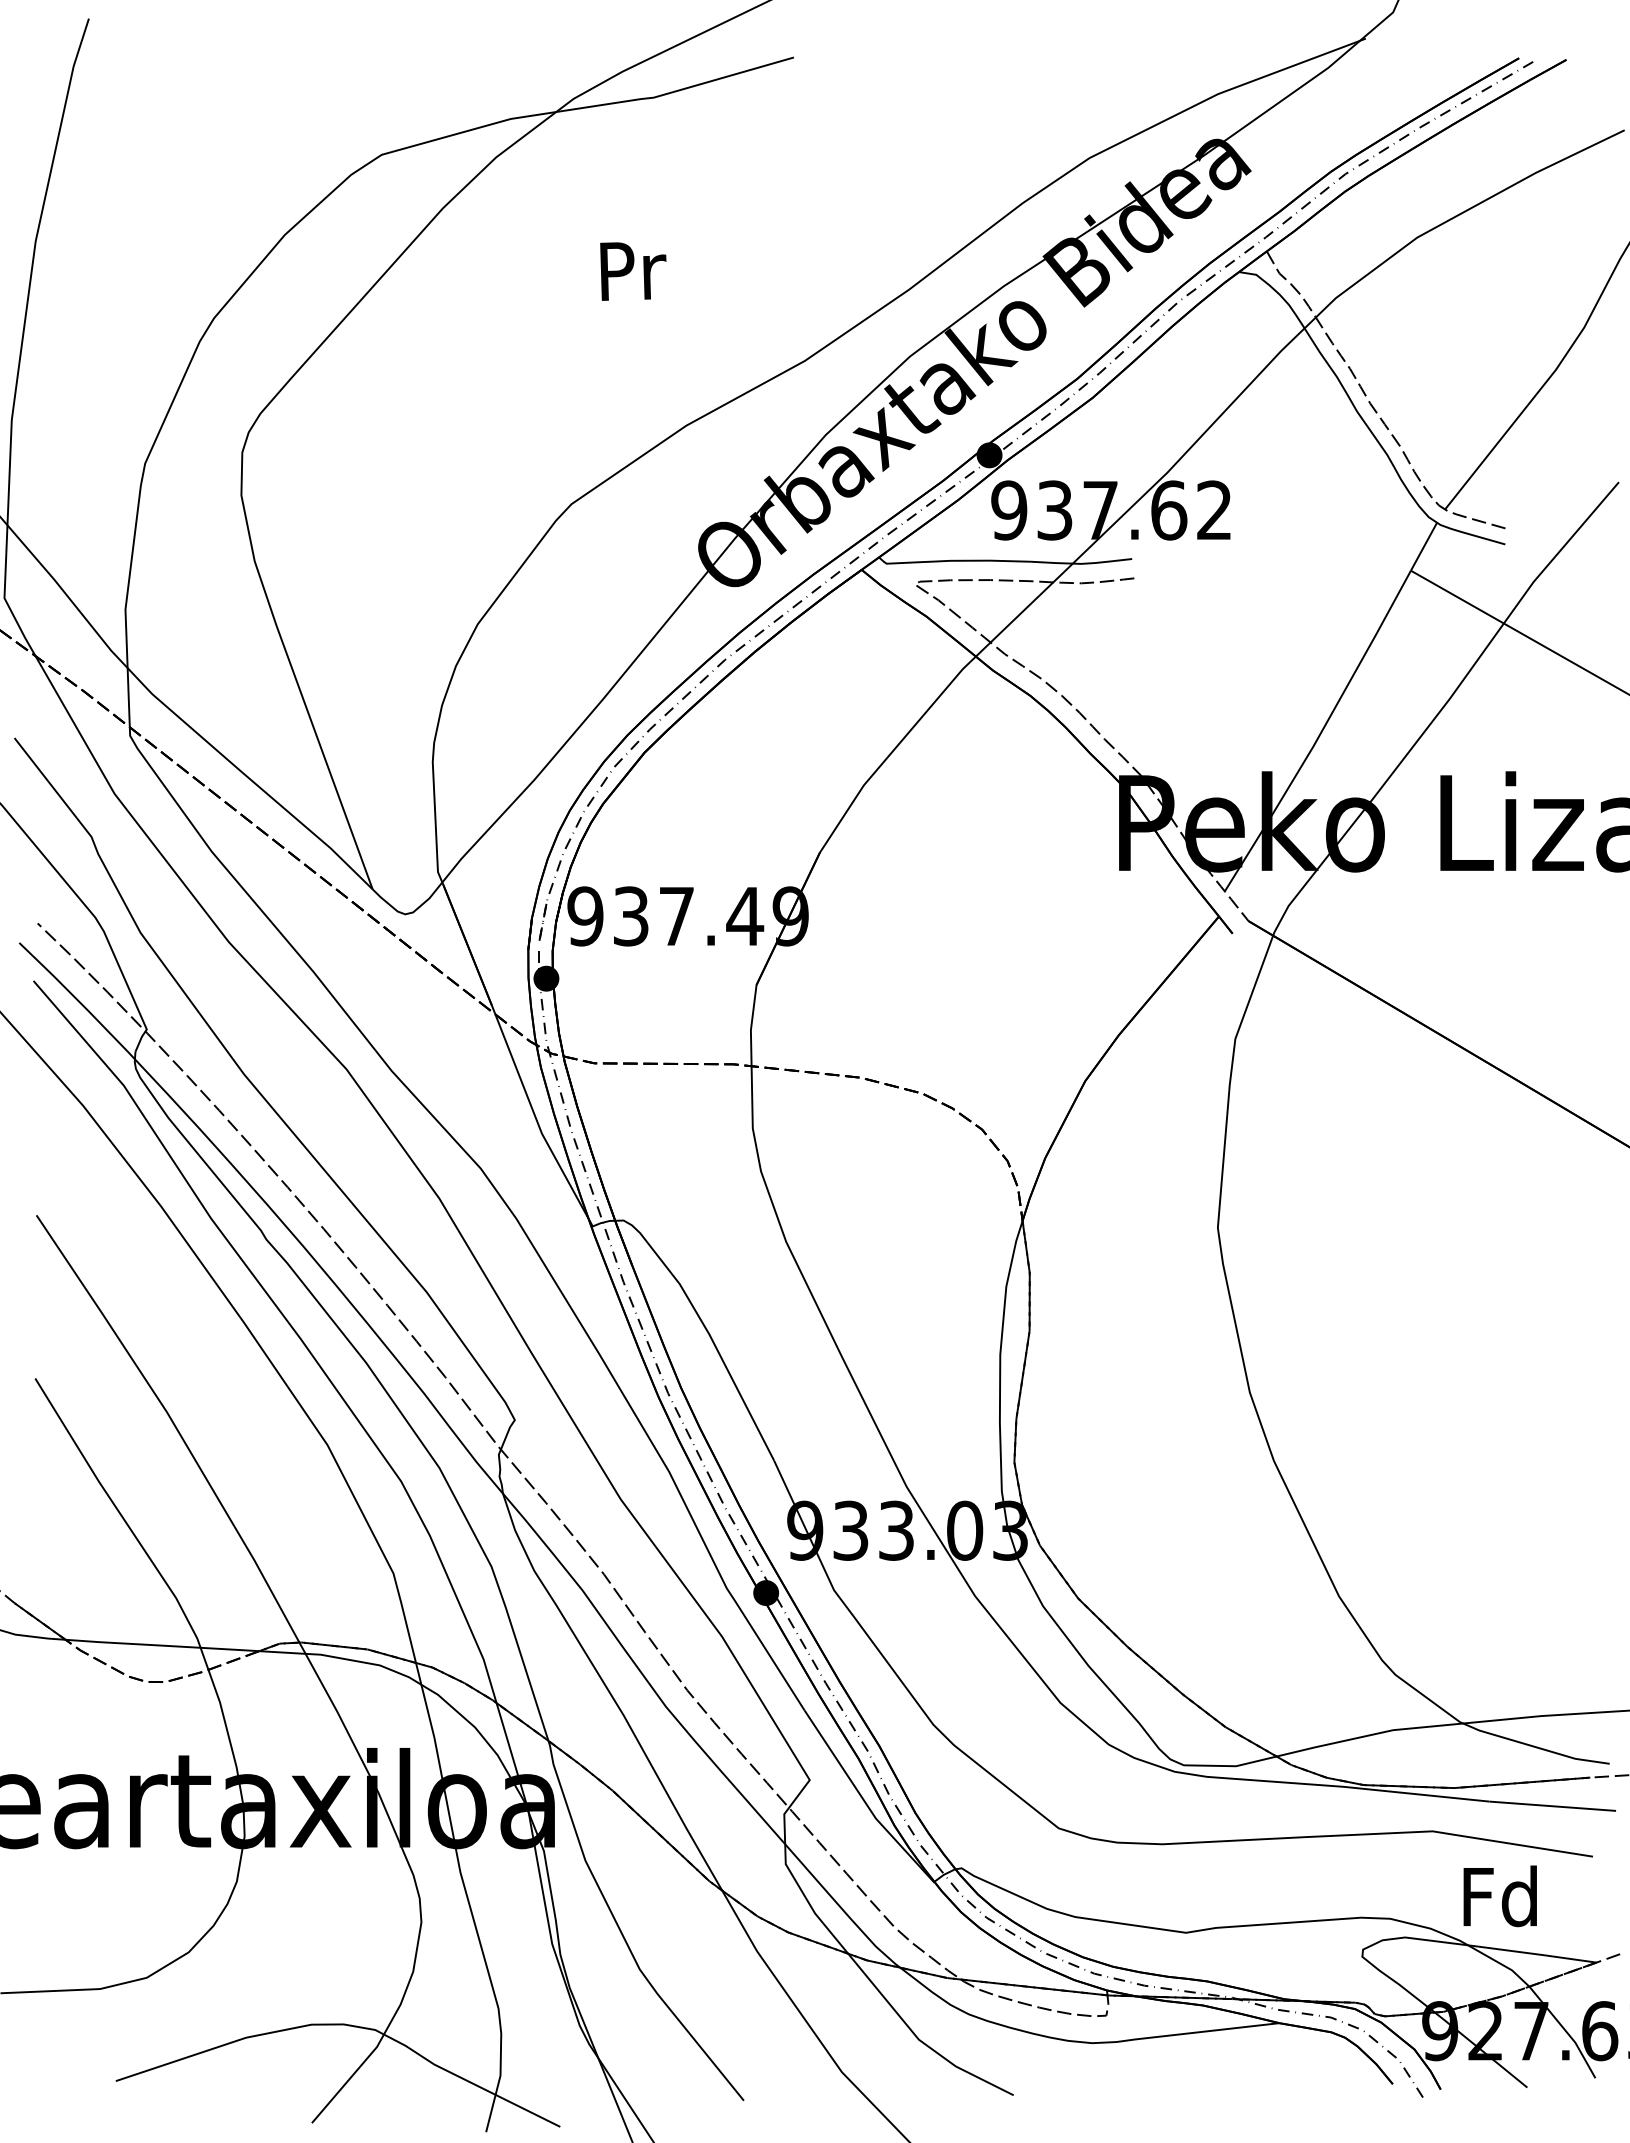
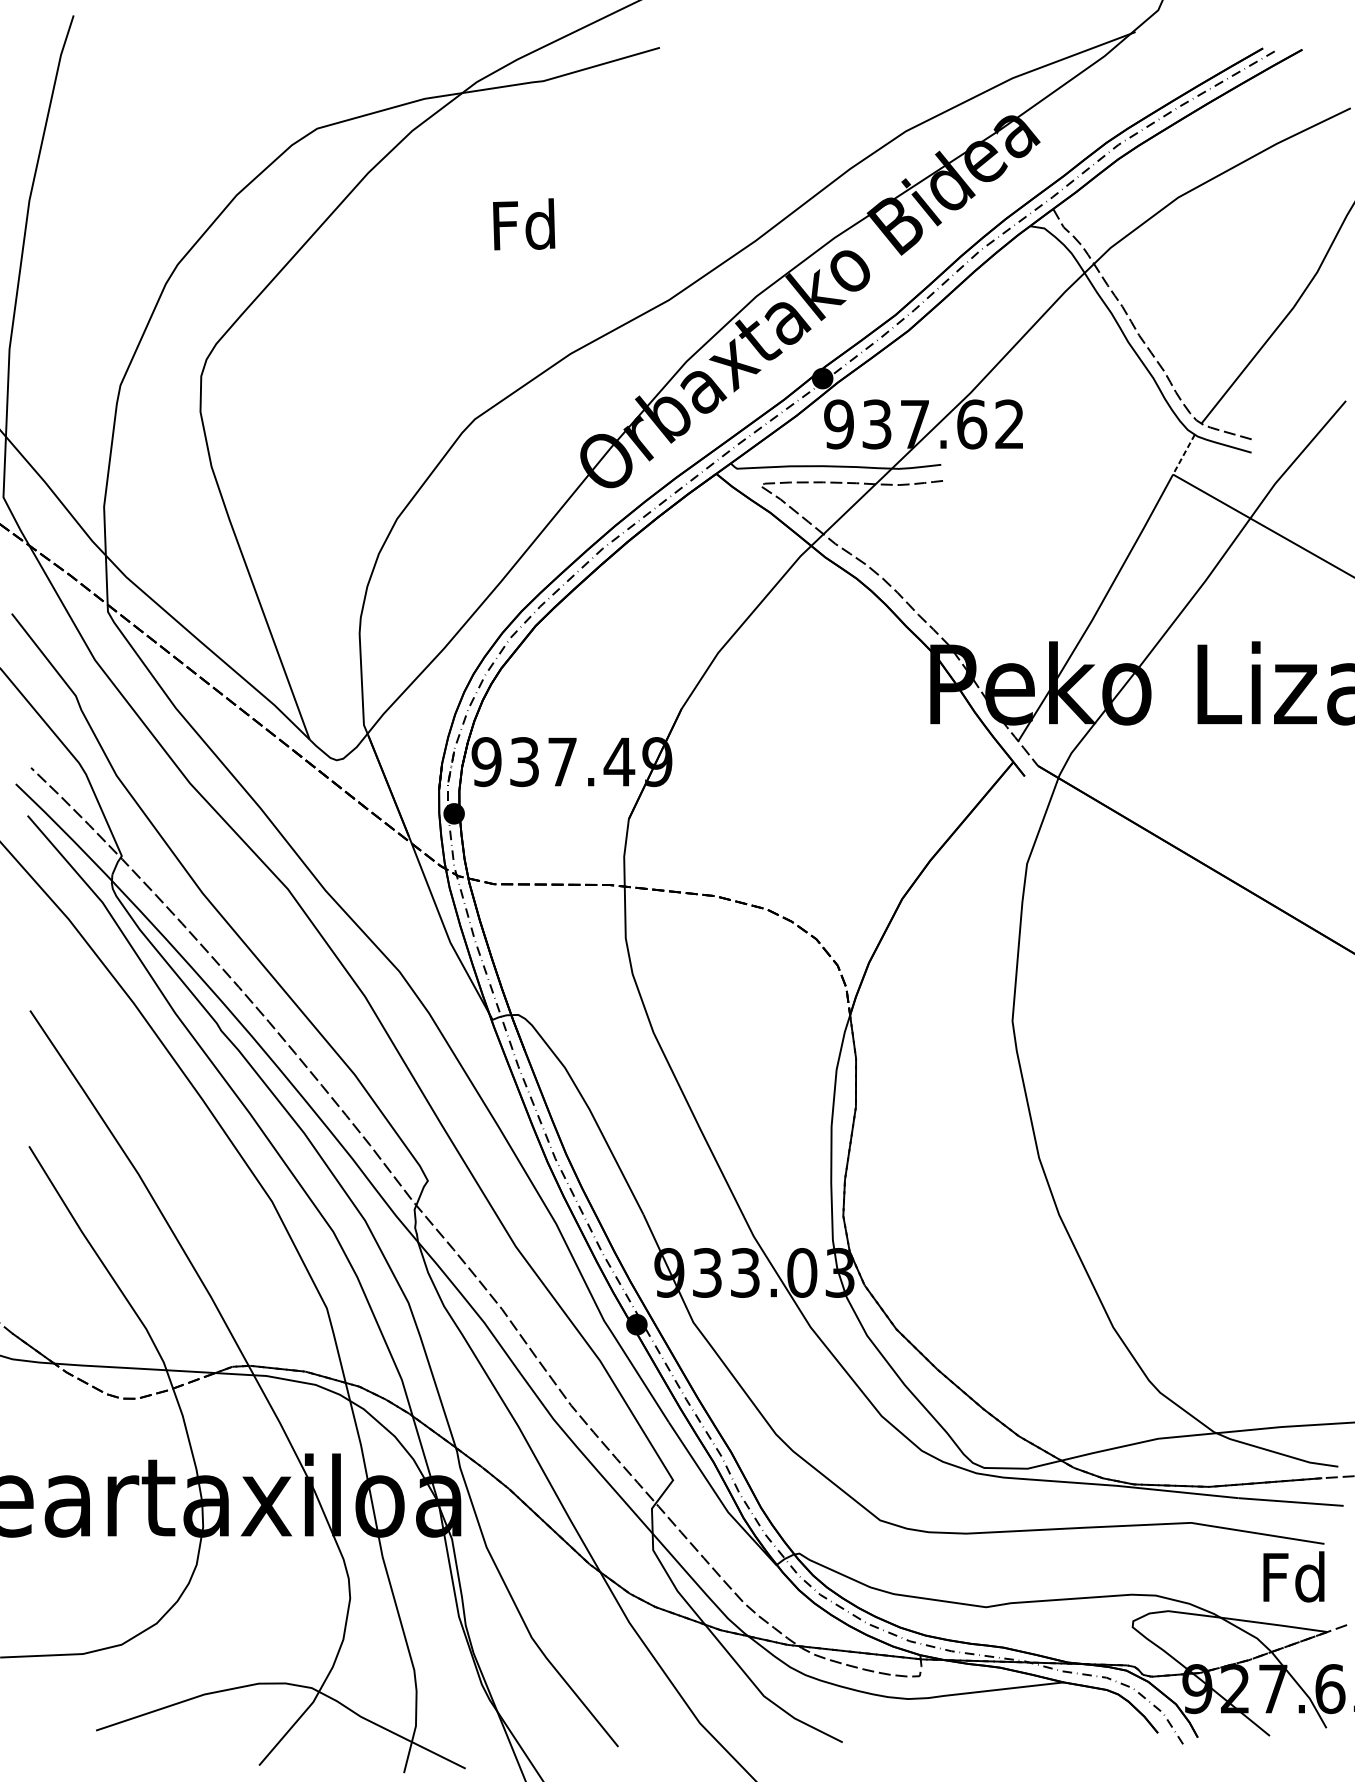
text: (630, 269) -> (524, 224), Pr -> Fd
line: (1423, 547) -> (1183, 455), solid -> dashed
text: (1499, 1896) -> (1293, 1577), moved

